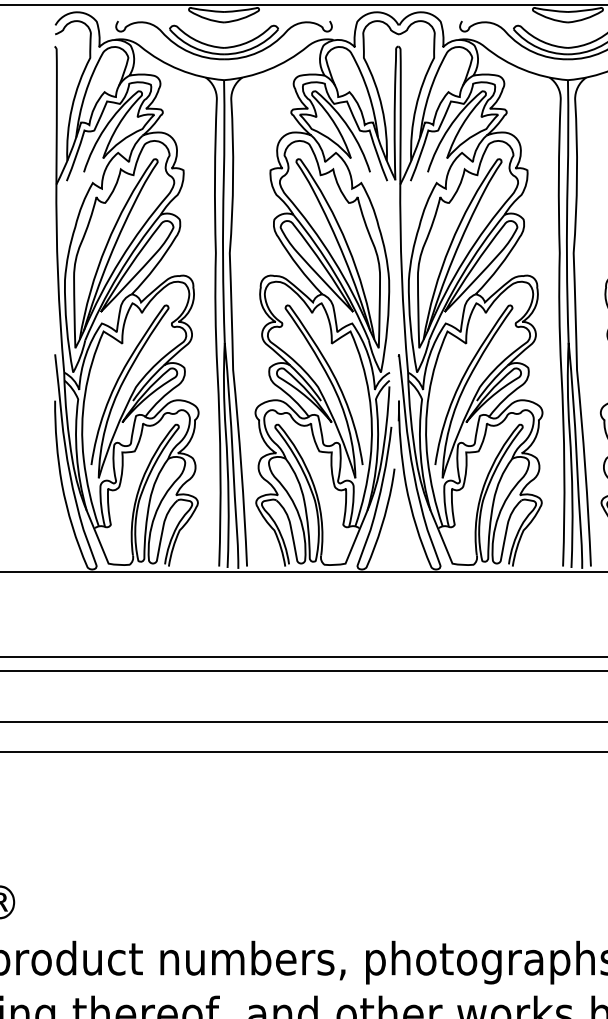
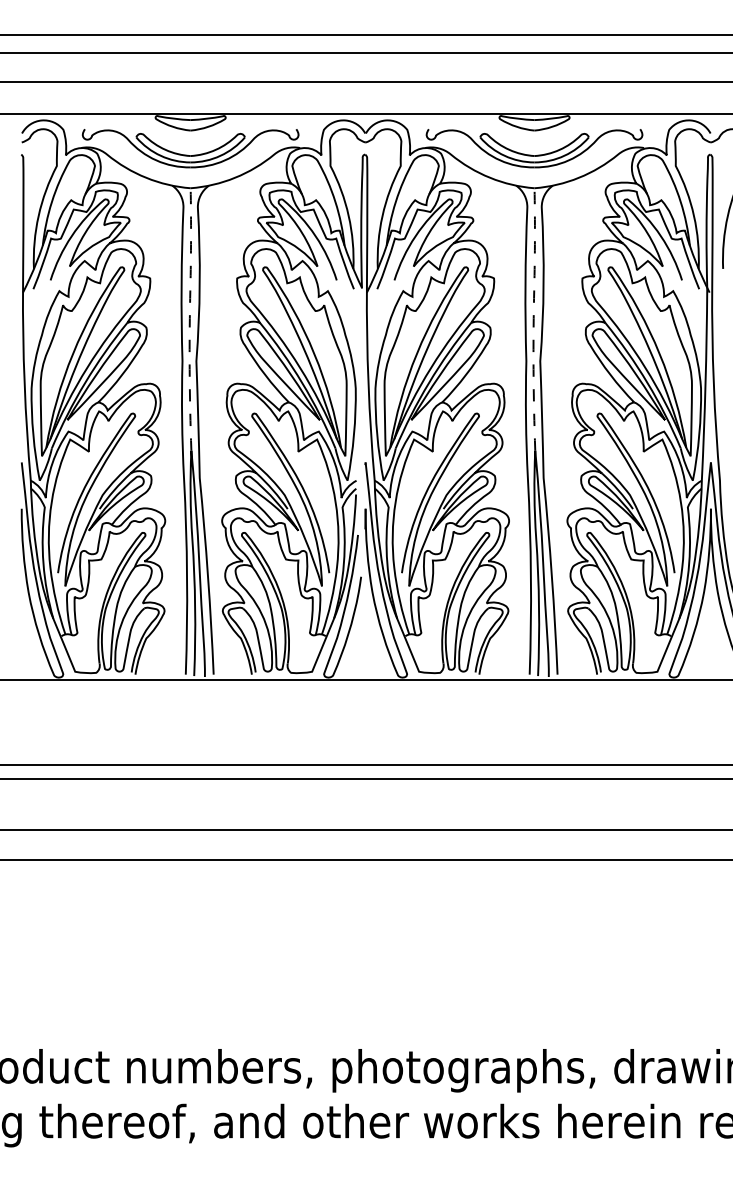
line: (222, 209) -> (189, 317), solid -> dashed
line: (566, 209) -> (533, 317), solid -> dashed

